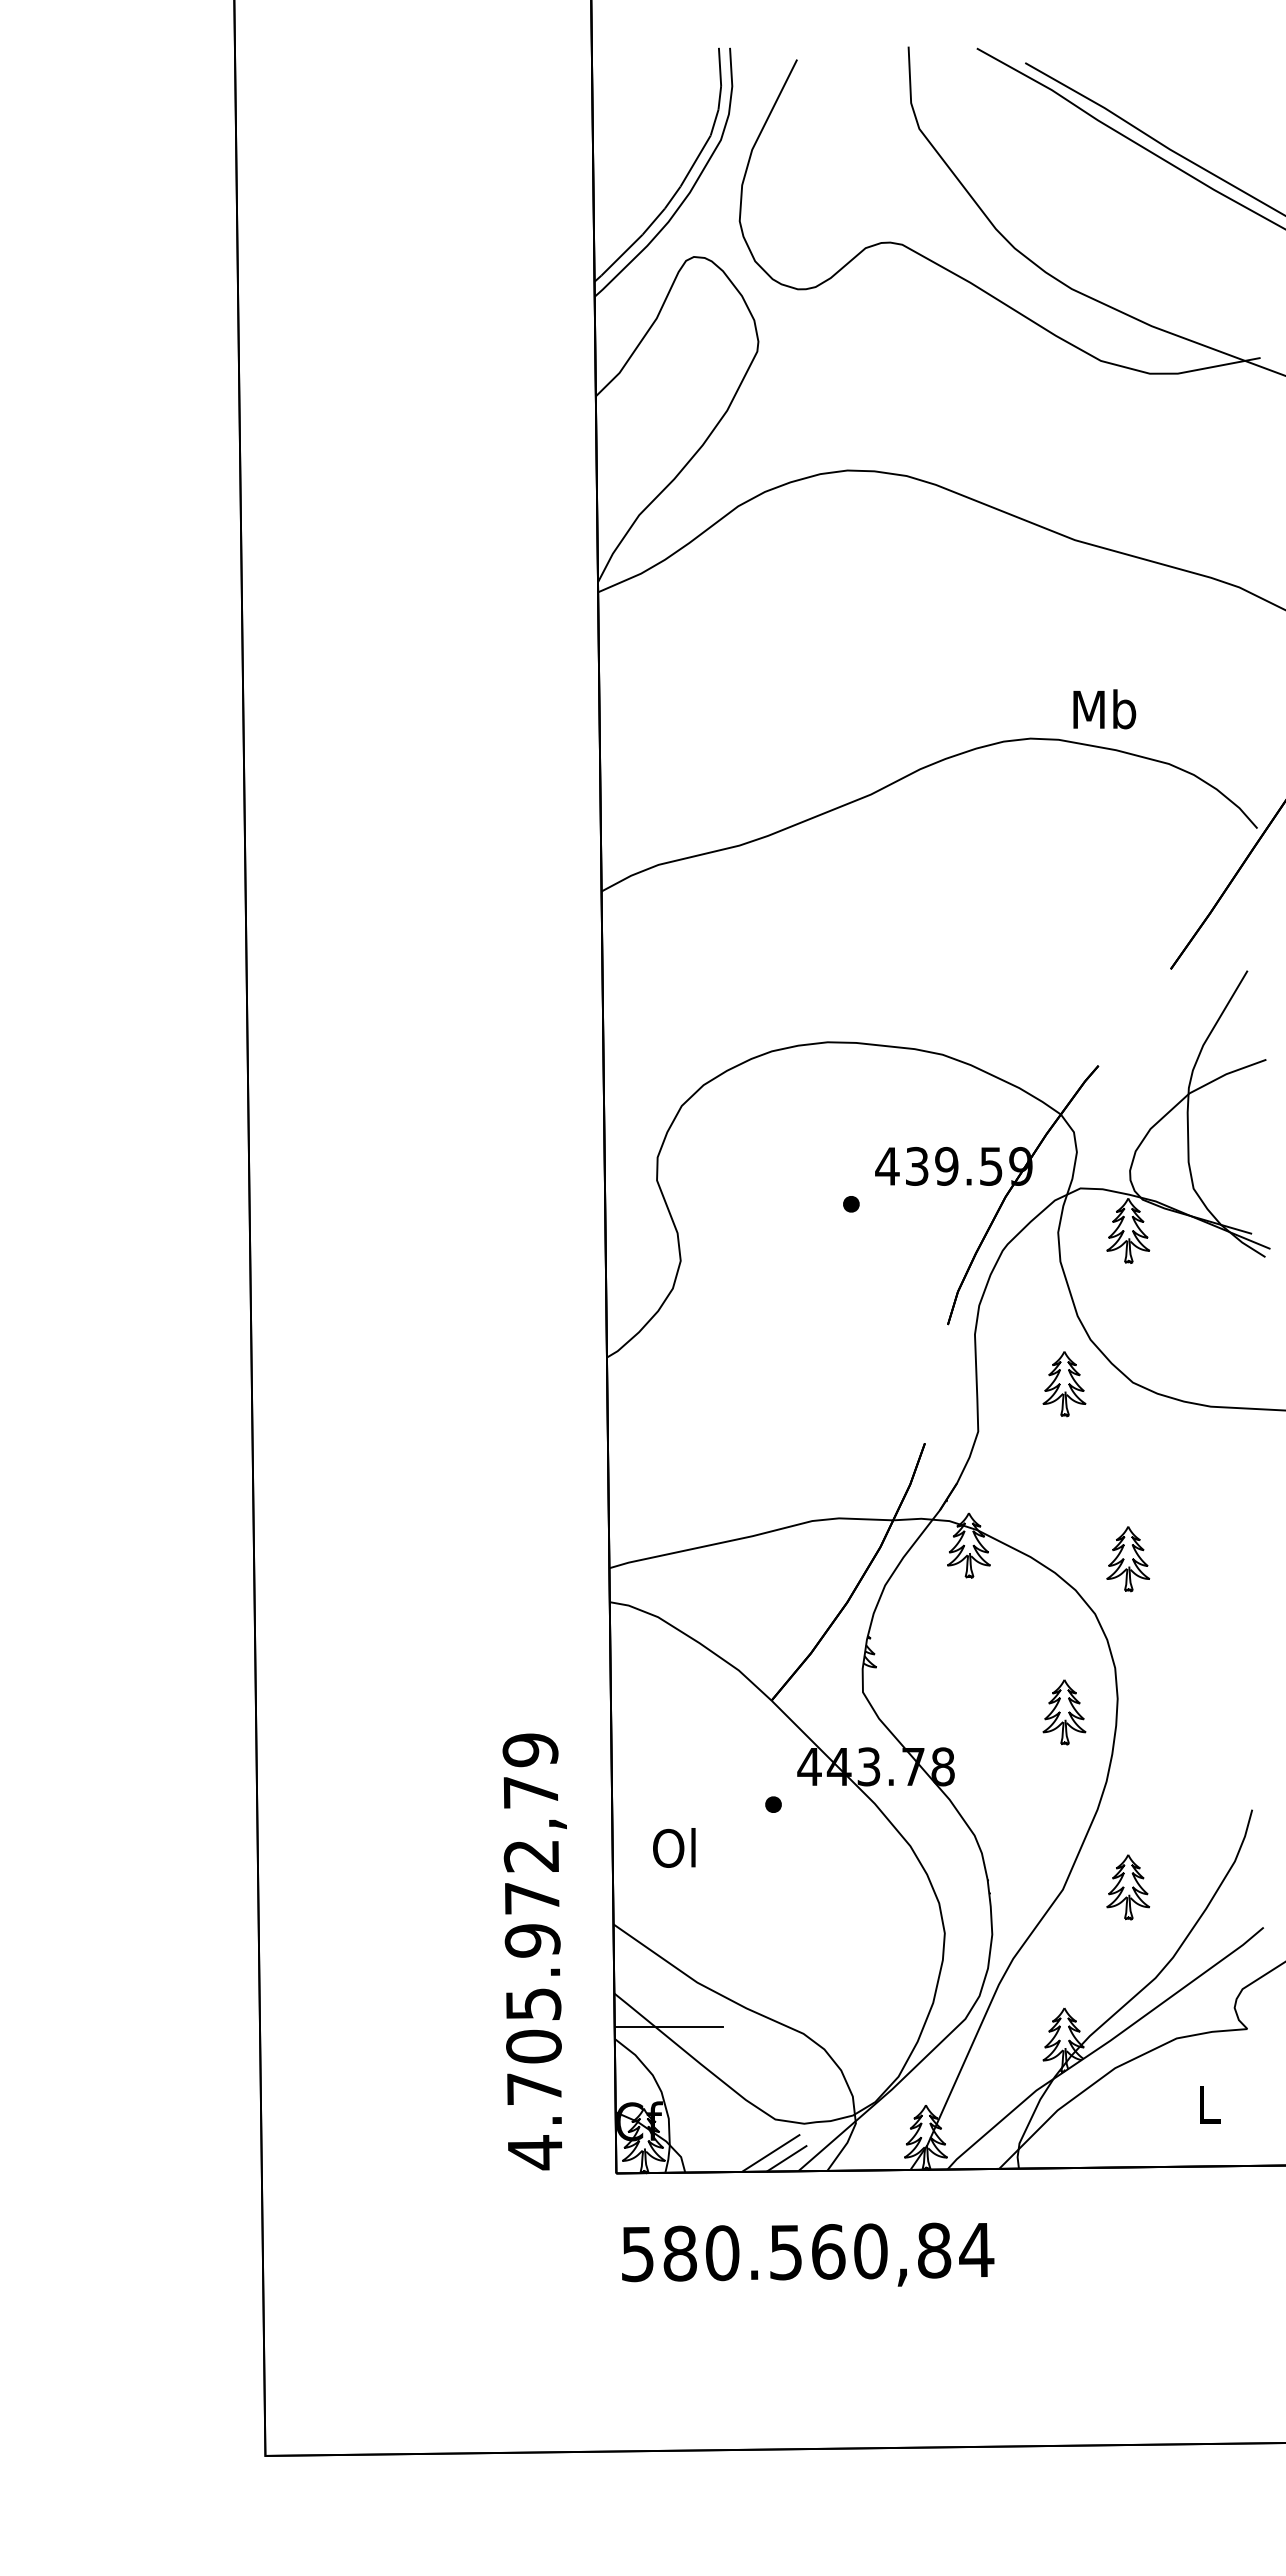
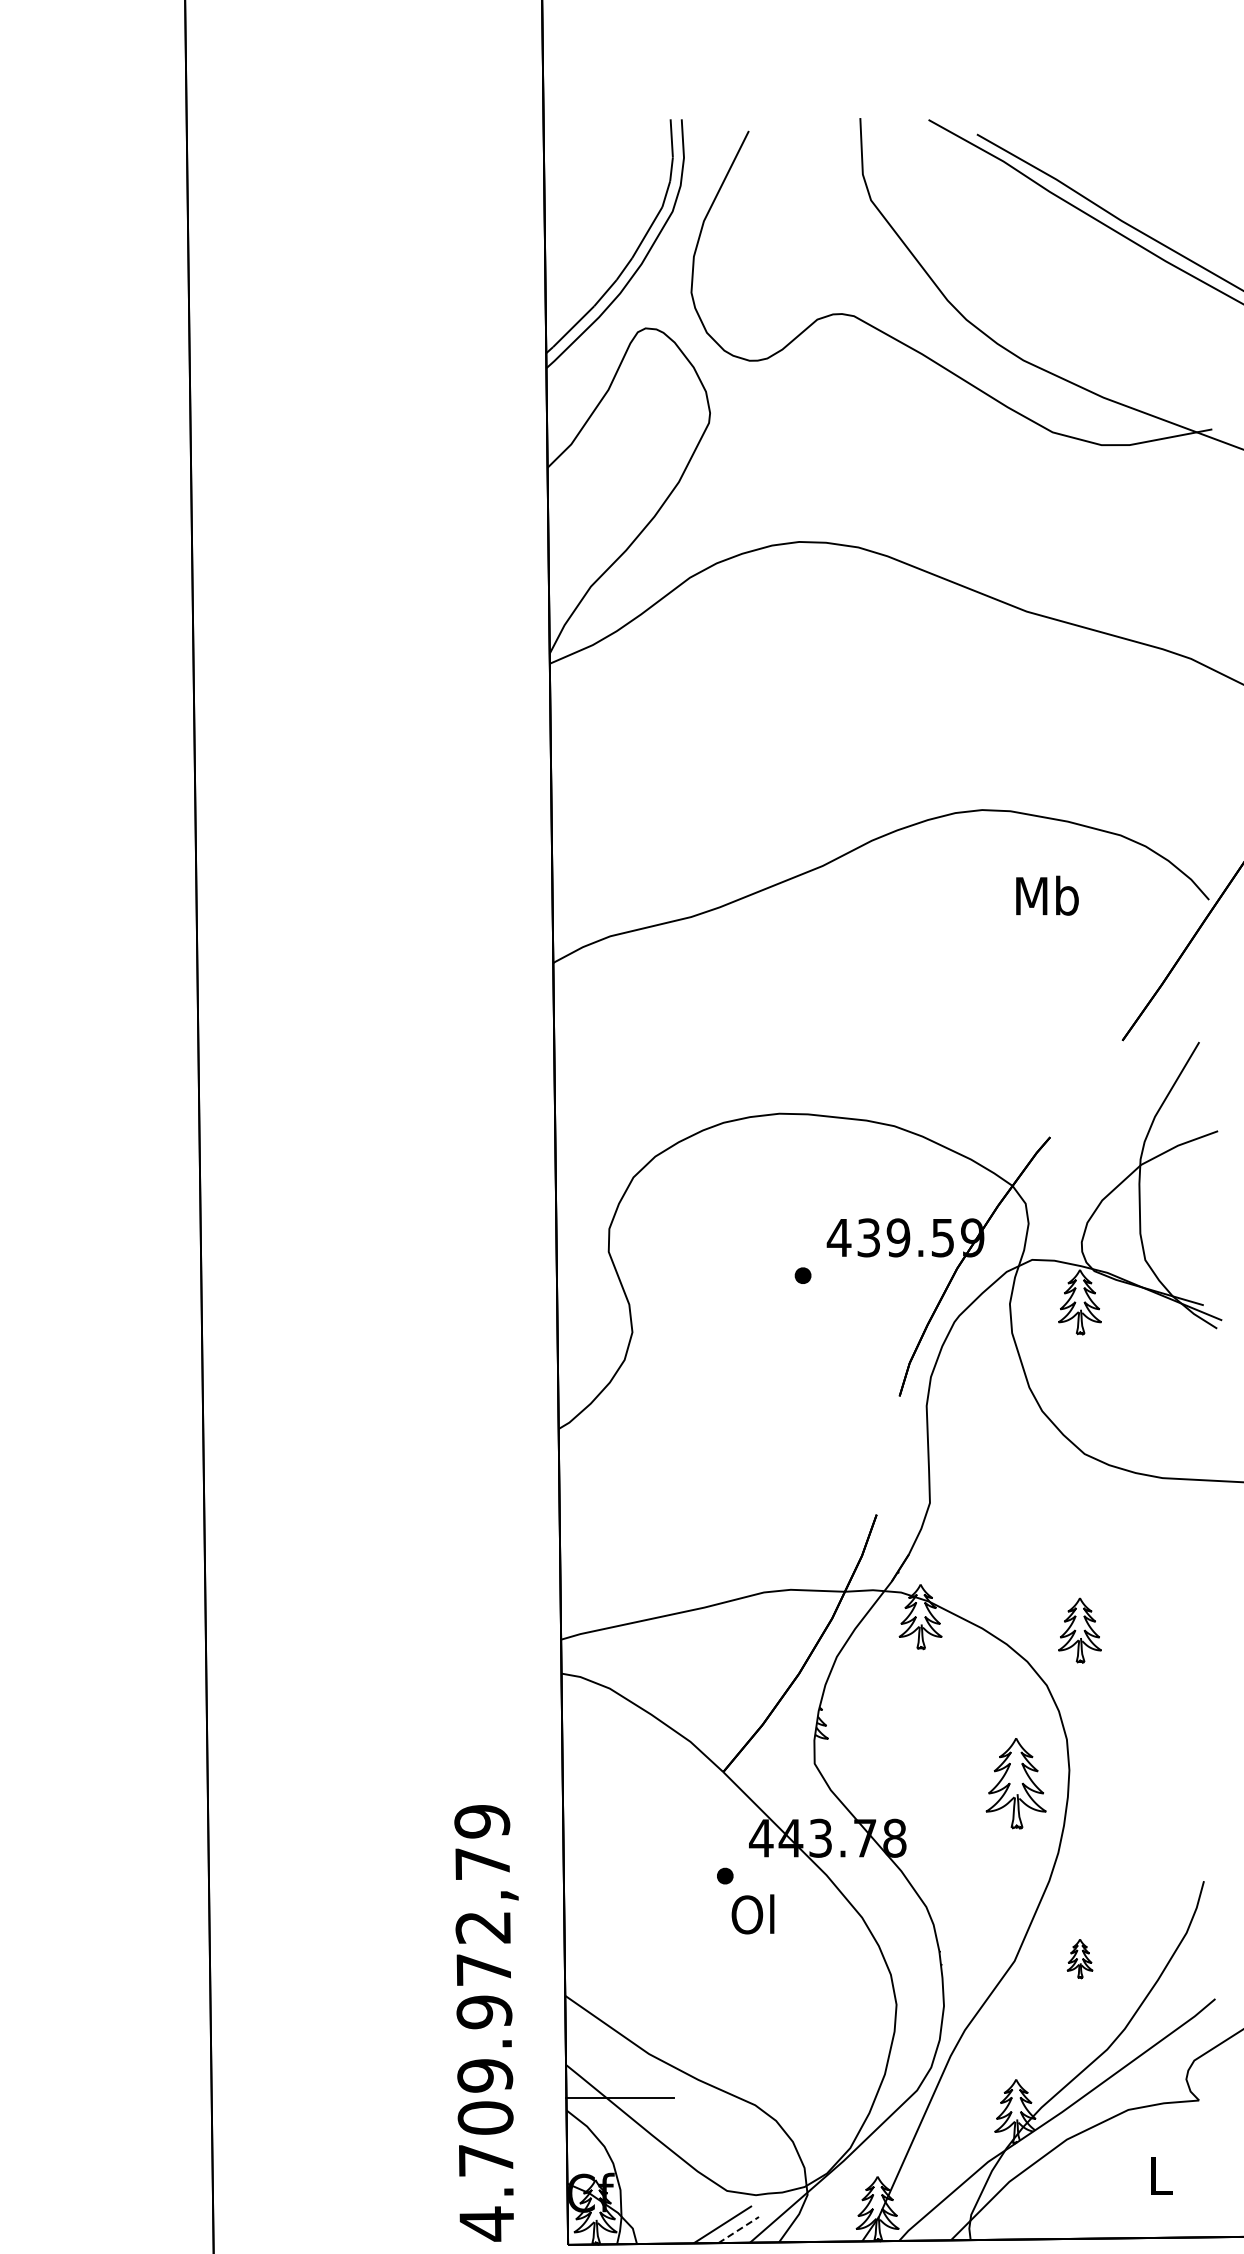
text: (1104, 709) -> (1047, 895), moved
part: (1064, 1384) -> (1016, 1455), removed
part: (1064, 1712) -> (1016, 1783), size x1.4
text: (674, 1847) -> (753, 1913), moved
part: (1128, 1887) -> (1080, 1958), size x0.6
text: (533, 2004) -> (485, 2075), 4.705.972,79 -> 4.709.972,79
line: (787, 2158) -> (739, 2229), solid -> dashed

